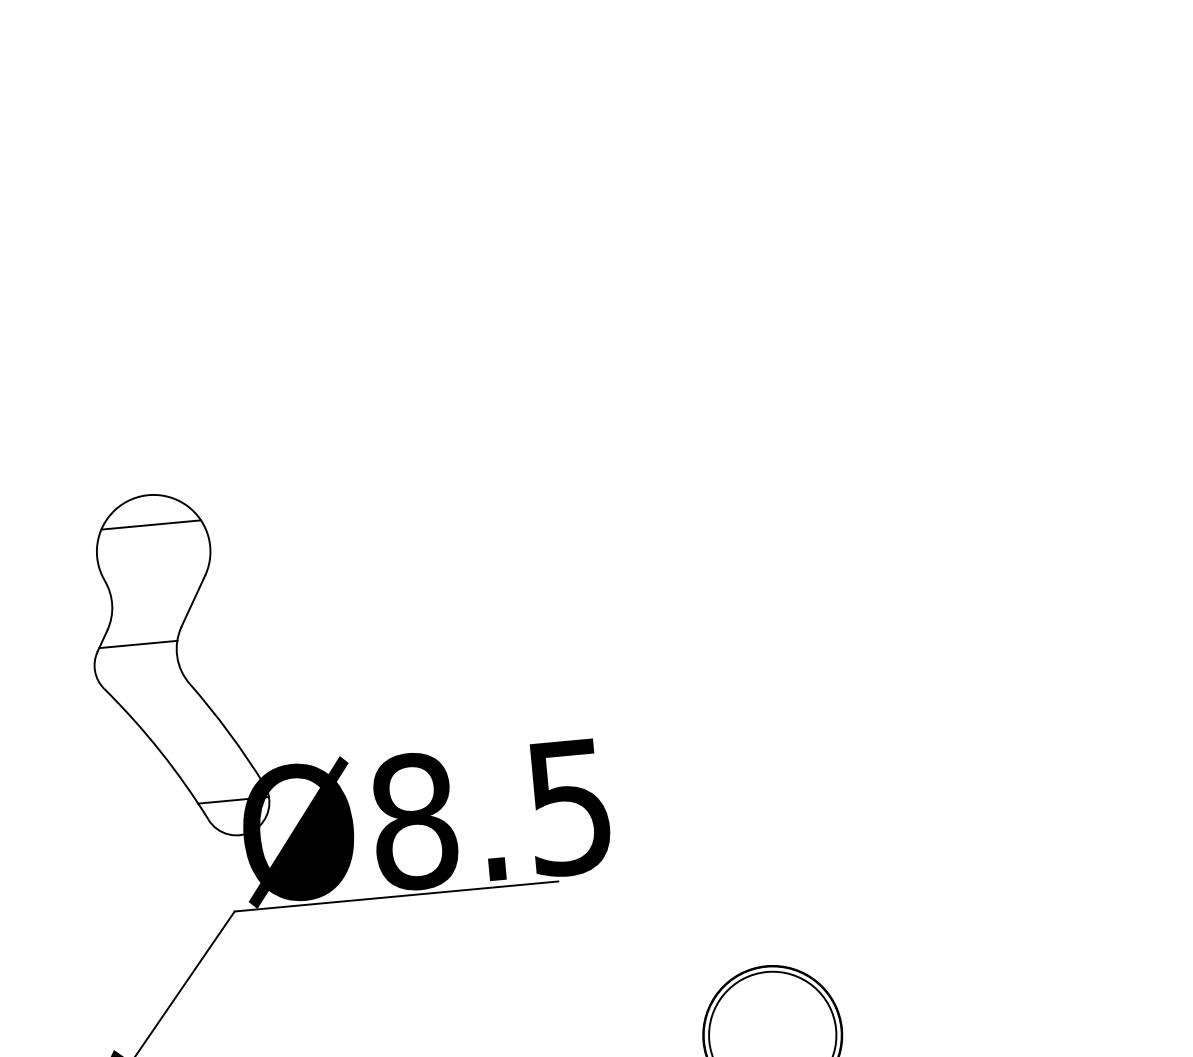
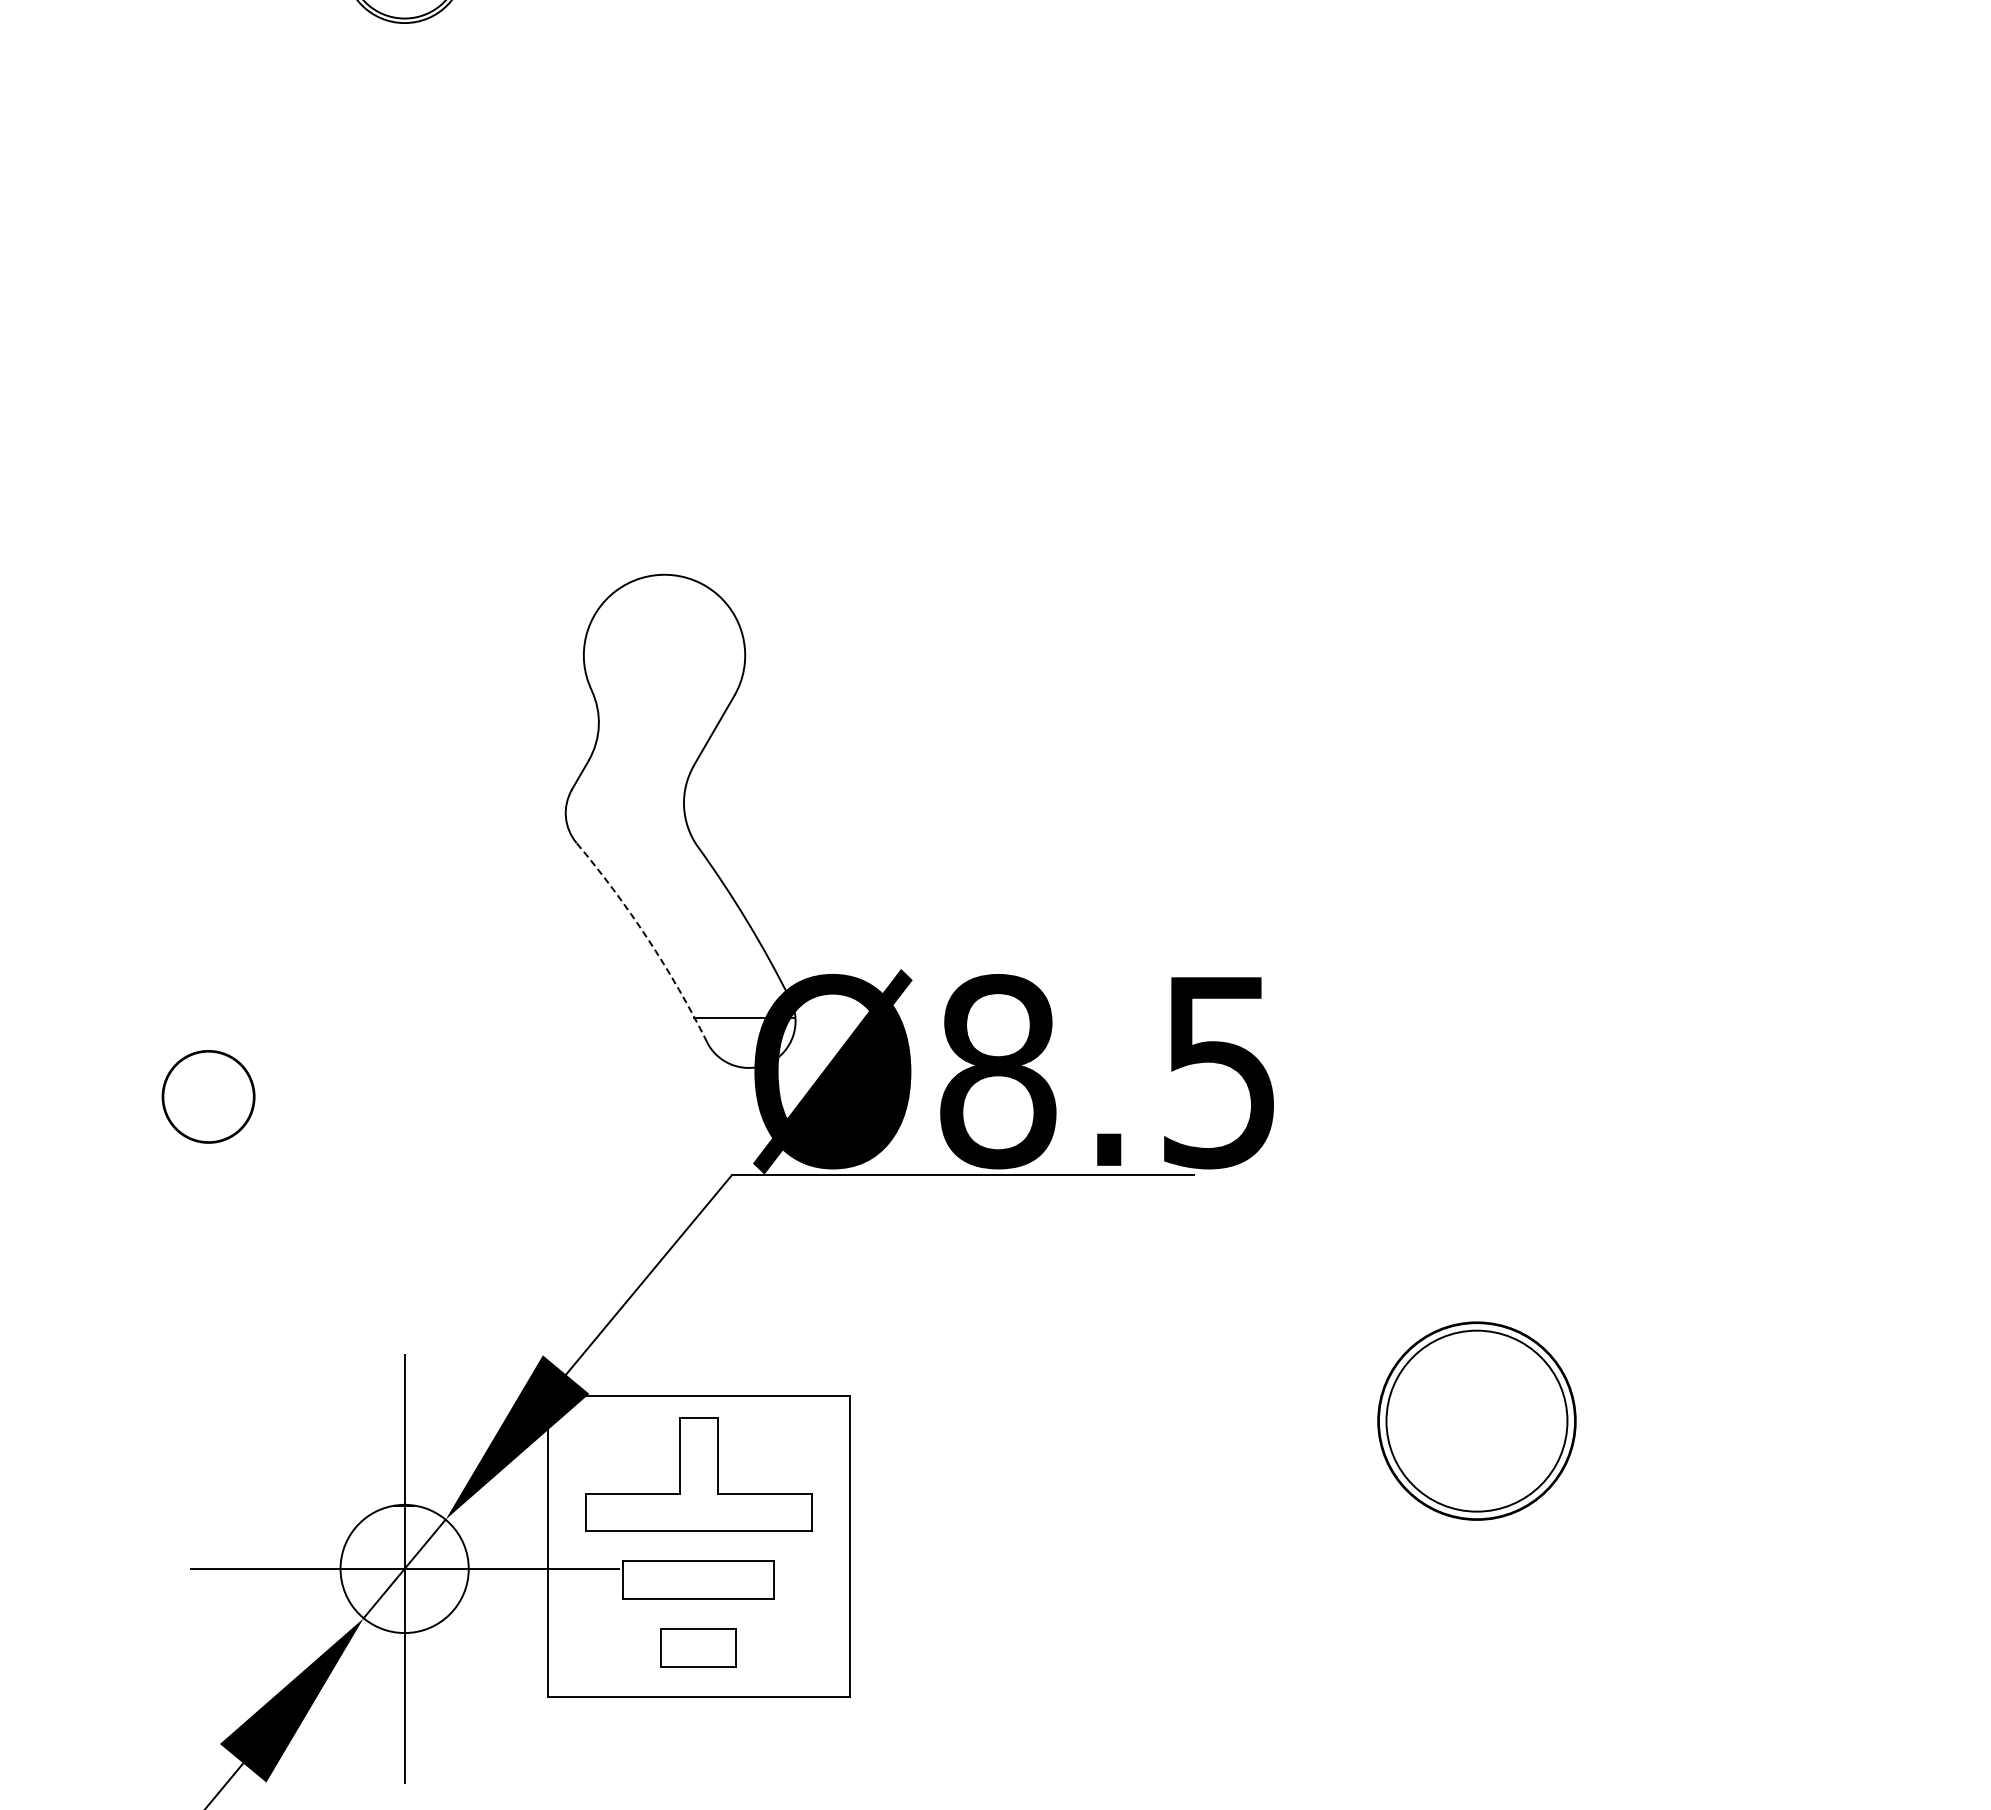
line: (151, 525) -> (664, 617), removed
line: (138, 644) -> (630, 784), removed
arc: (160, 751) -> (647, 938), solid -> dashed

